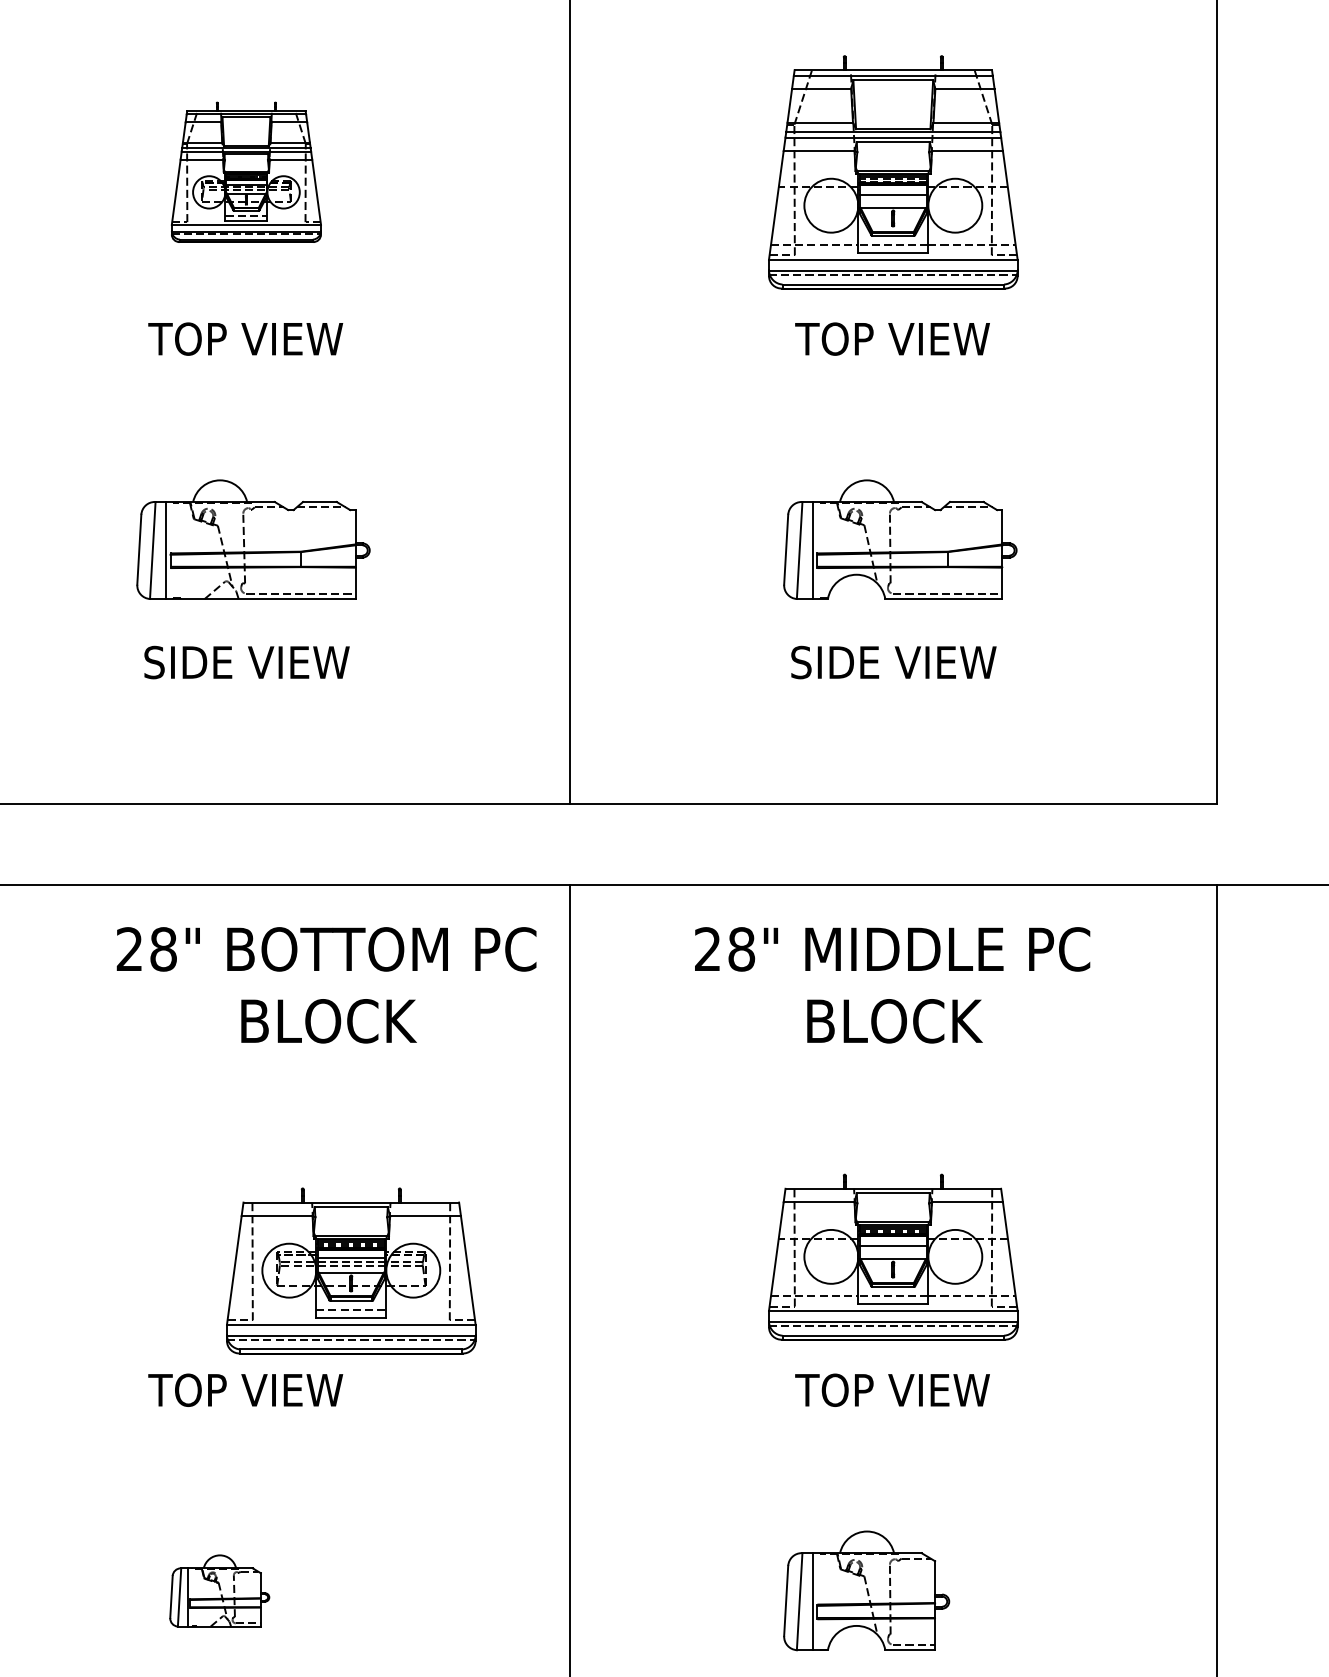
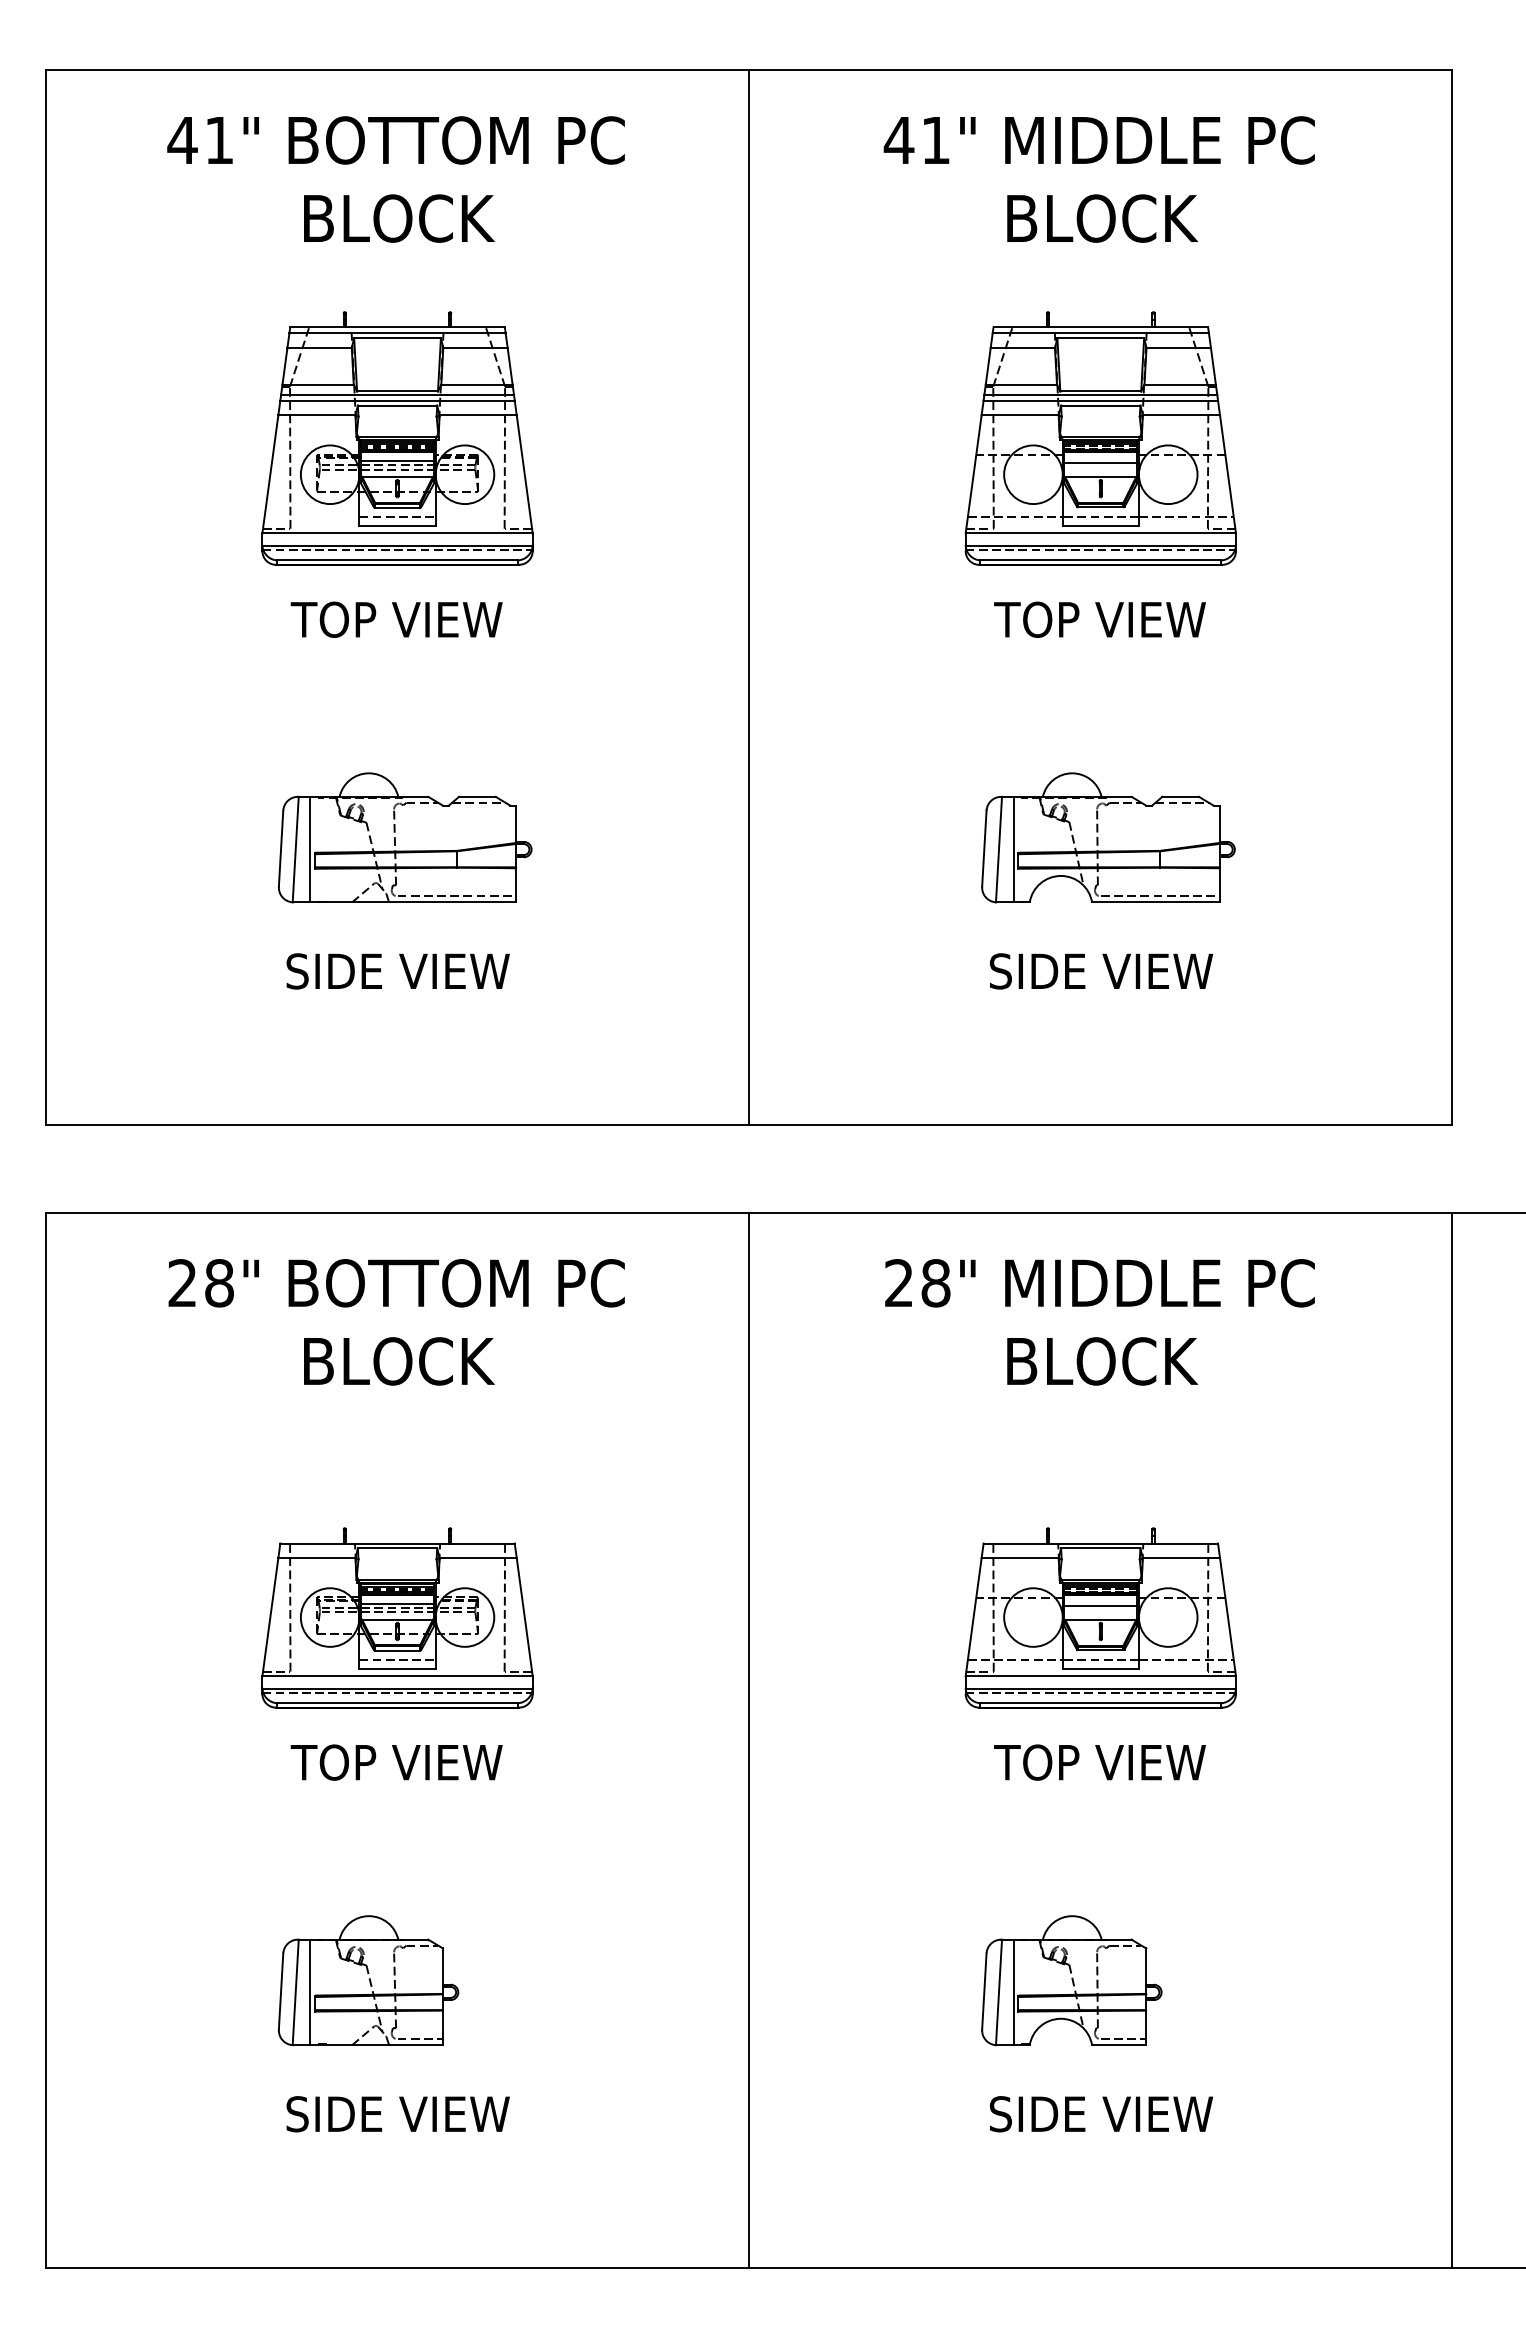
part: (246, 172) -> (397, 438), size x1.67
text: (326, 985) -> (396, 1322), moved
part: (351, 1270) -> (397, 1617), moved
part: (219, 1590) -> (368, 1980), size x1.67

